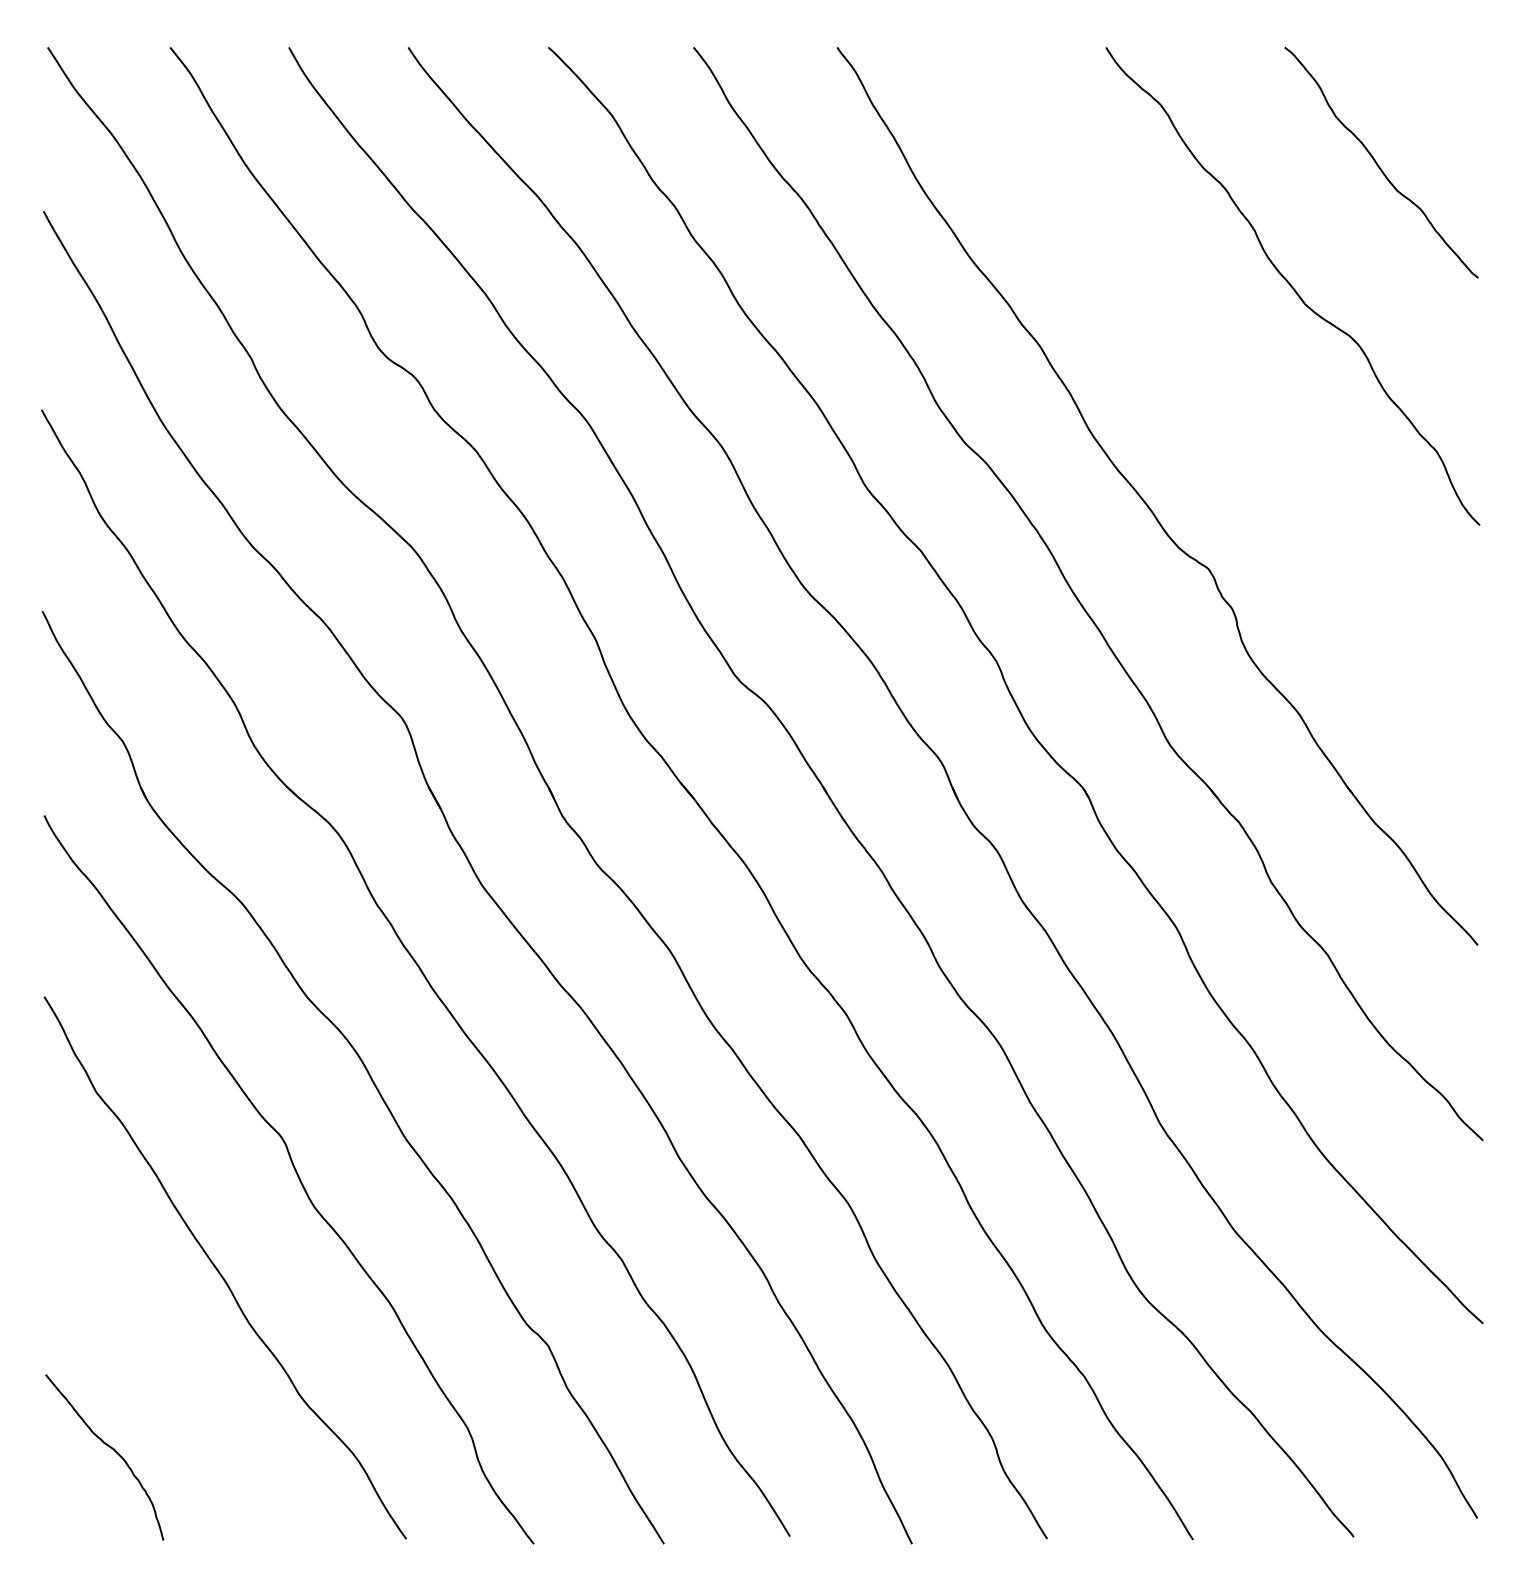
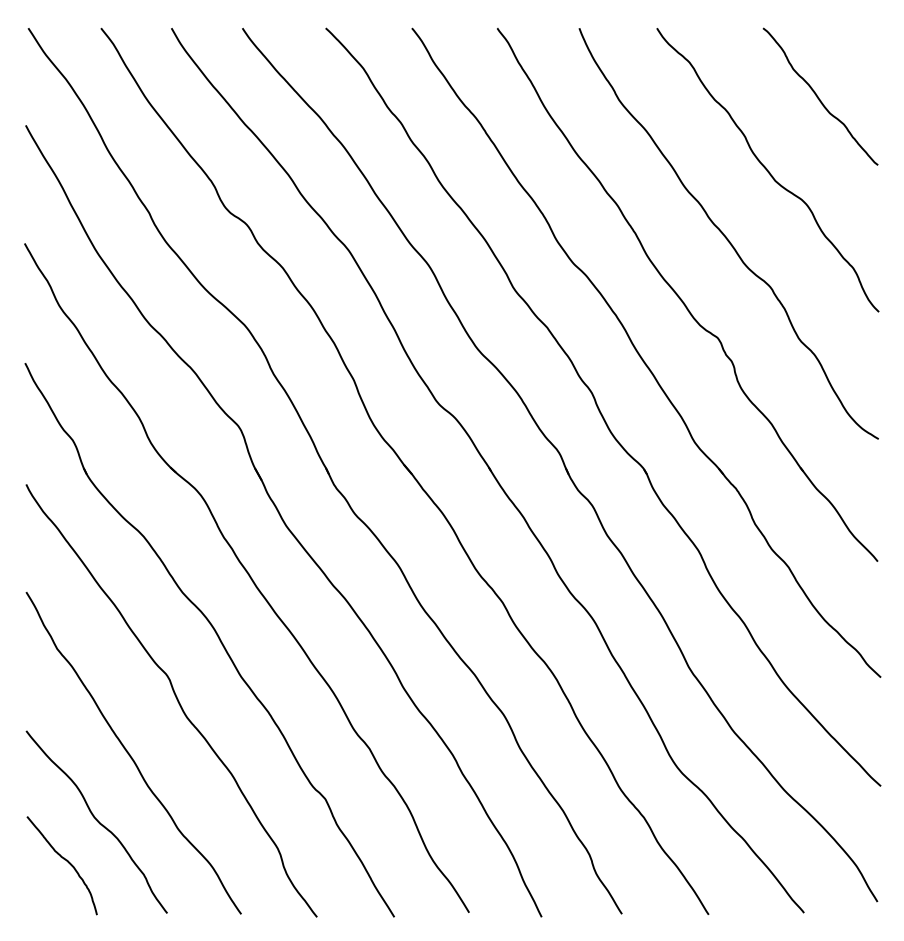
curve: (1221, 396) -> (725, 235), added
curve: (162, 1382) -> (96, 821), added

